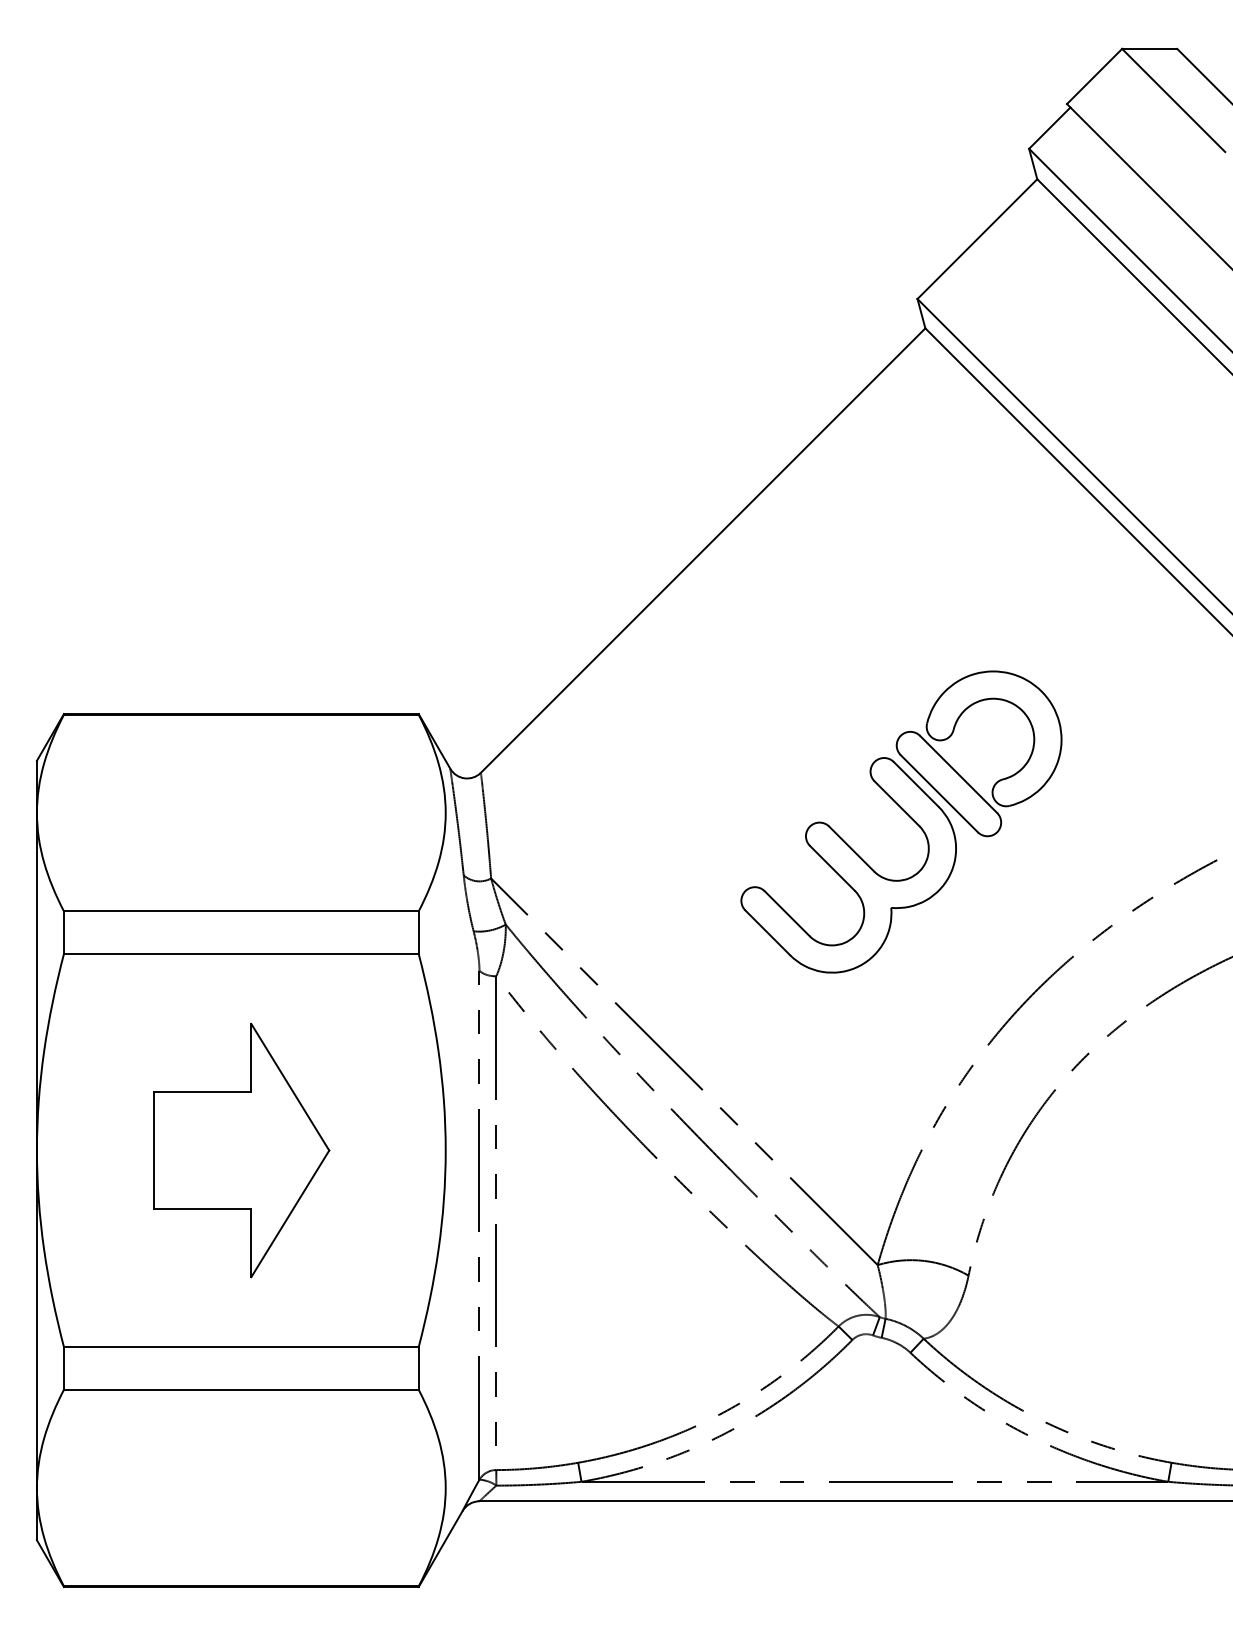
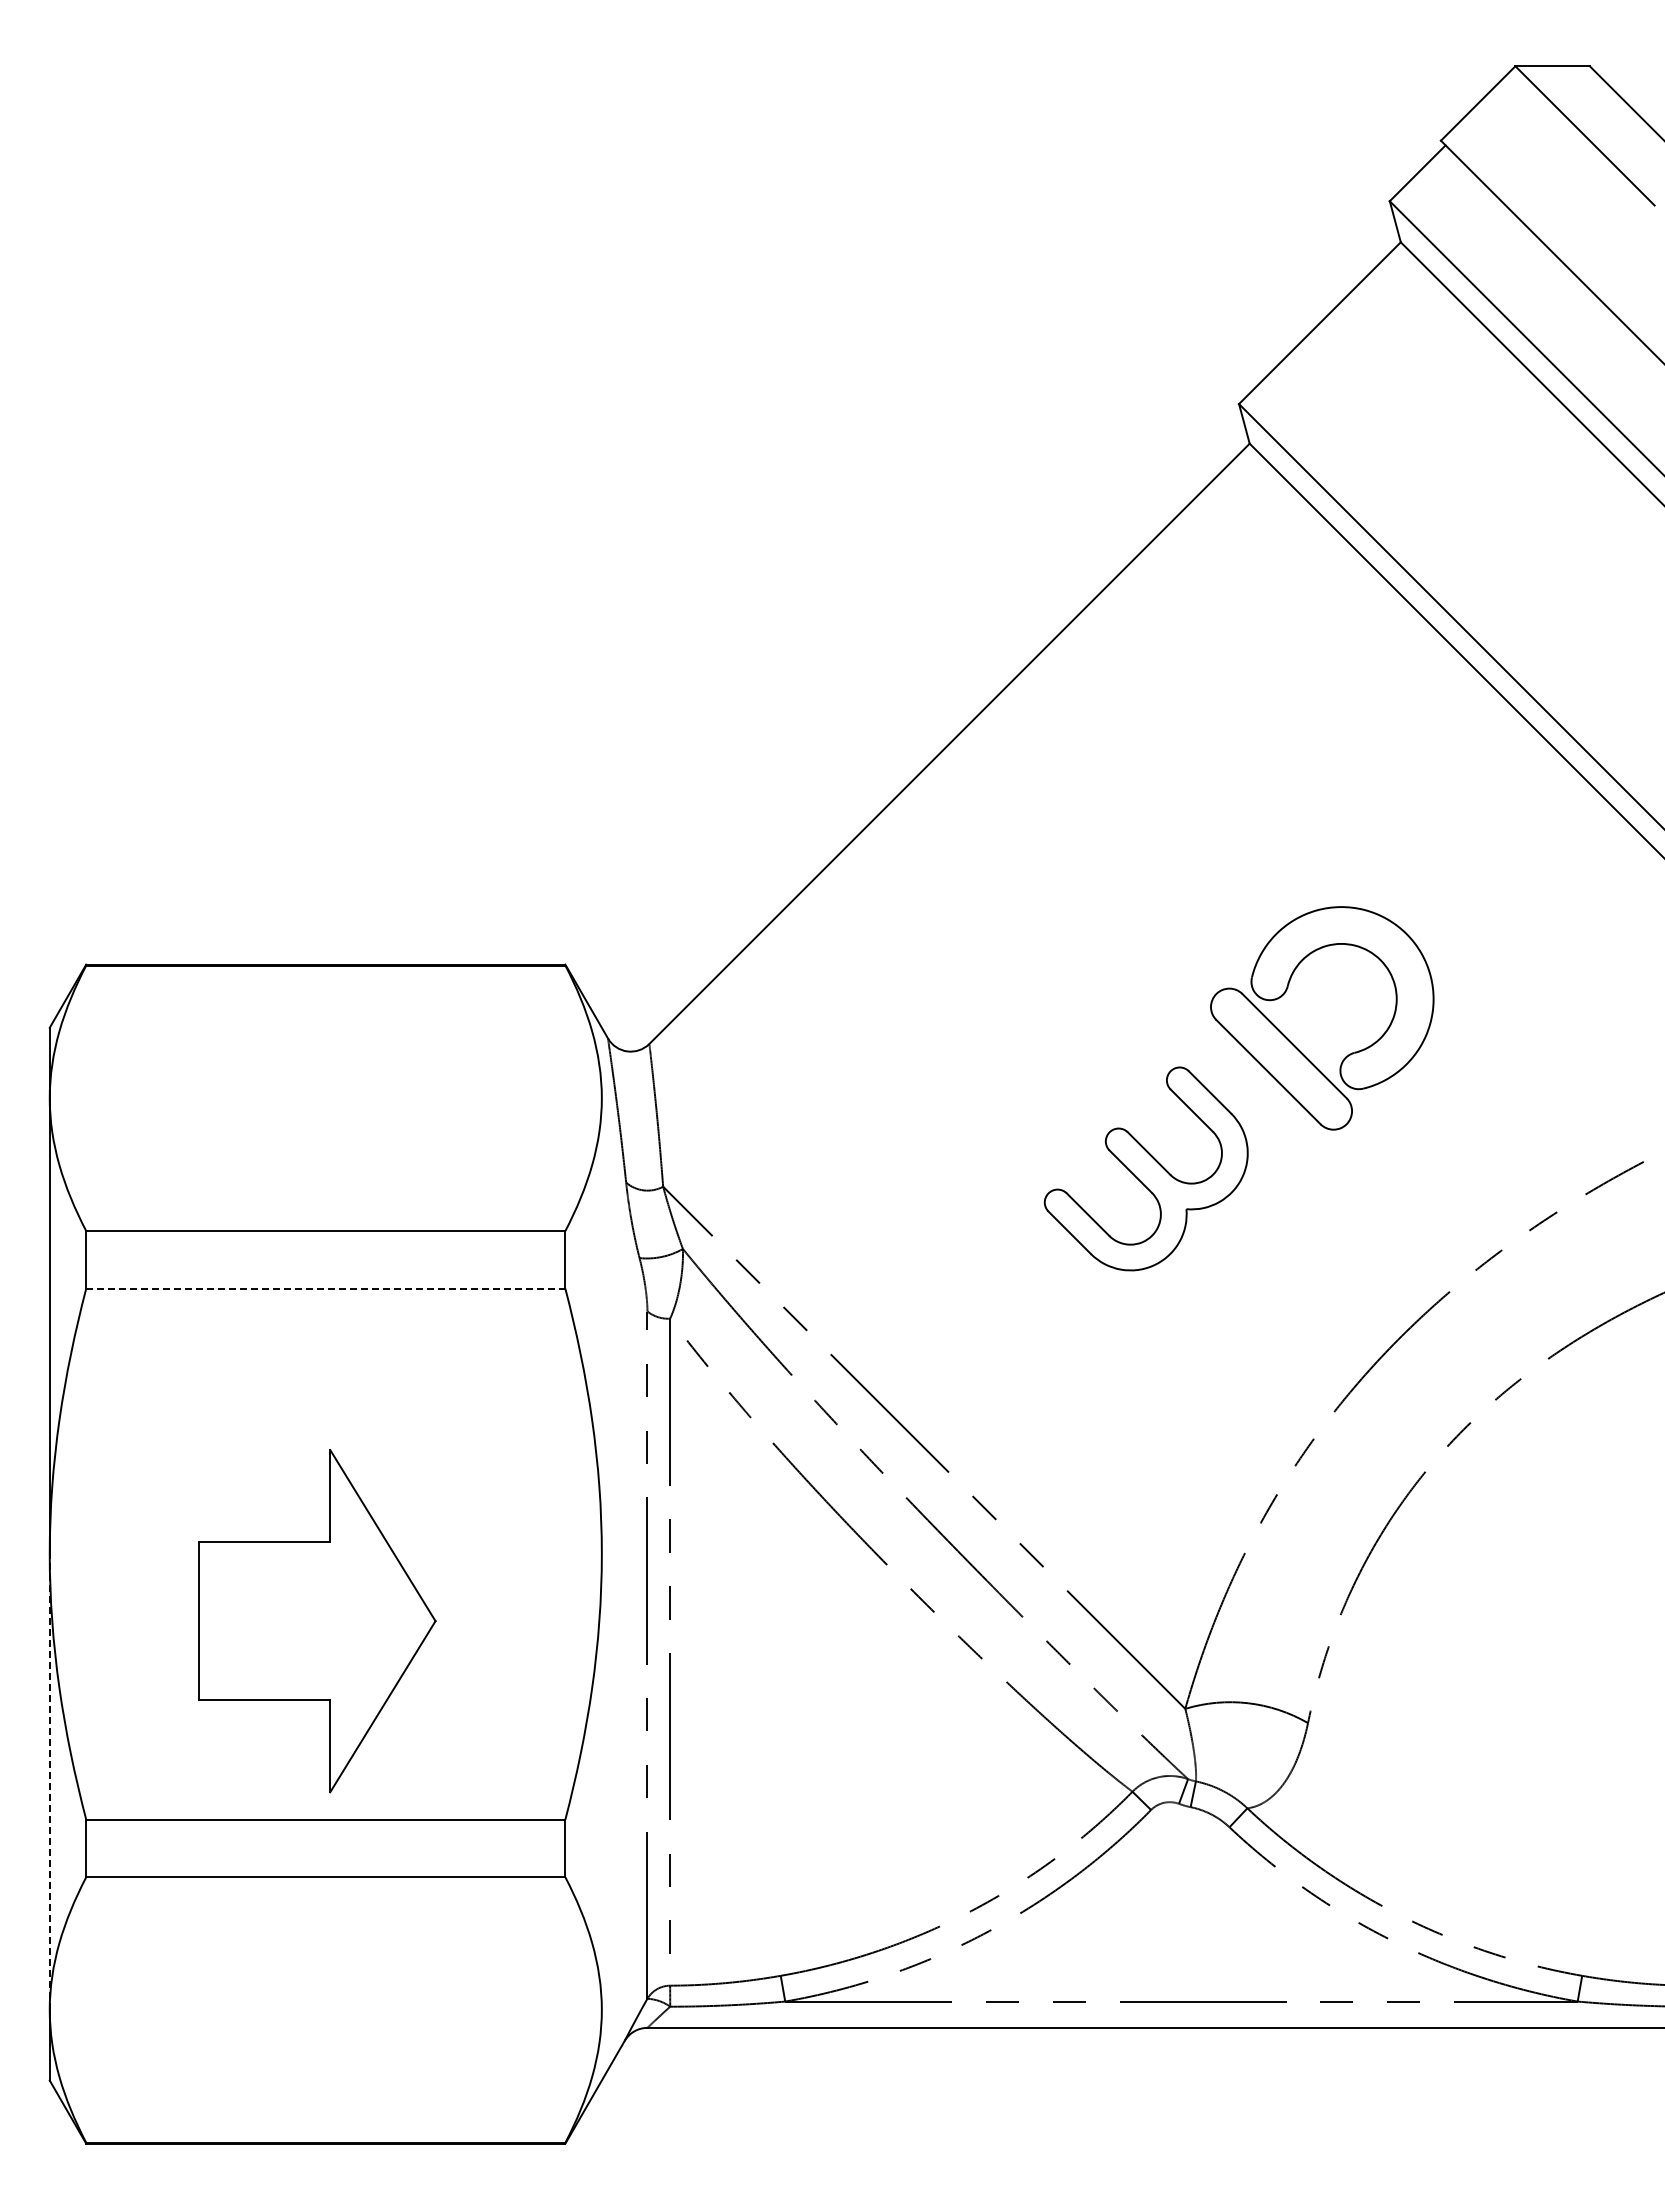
part: (848, 865) -> (1146, 1168), size x0.7
line: (241, 953) -> (325, 1288), solid -> dashed
part: (241, 1150) -> (317, 1621), moved
line: (36, 1319) -> (49, 1782), solid -> dashed

